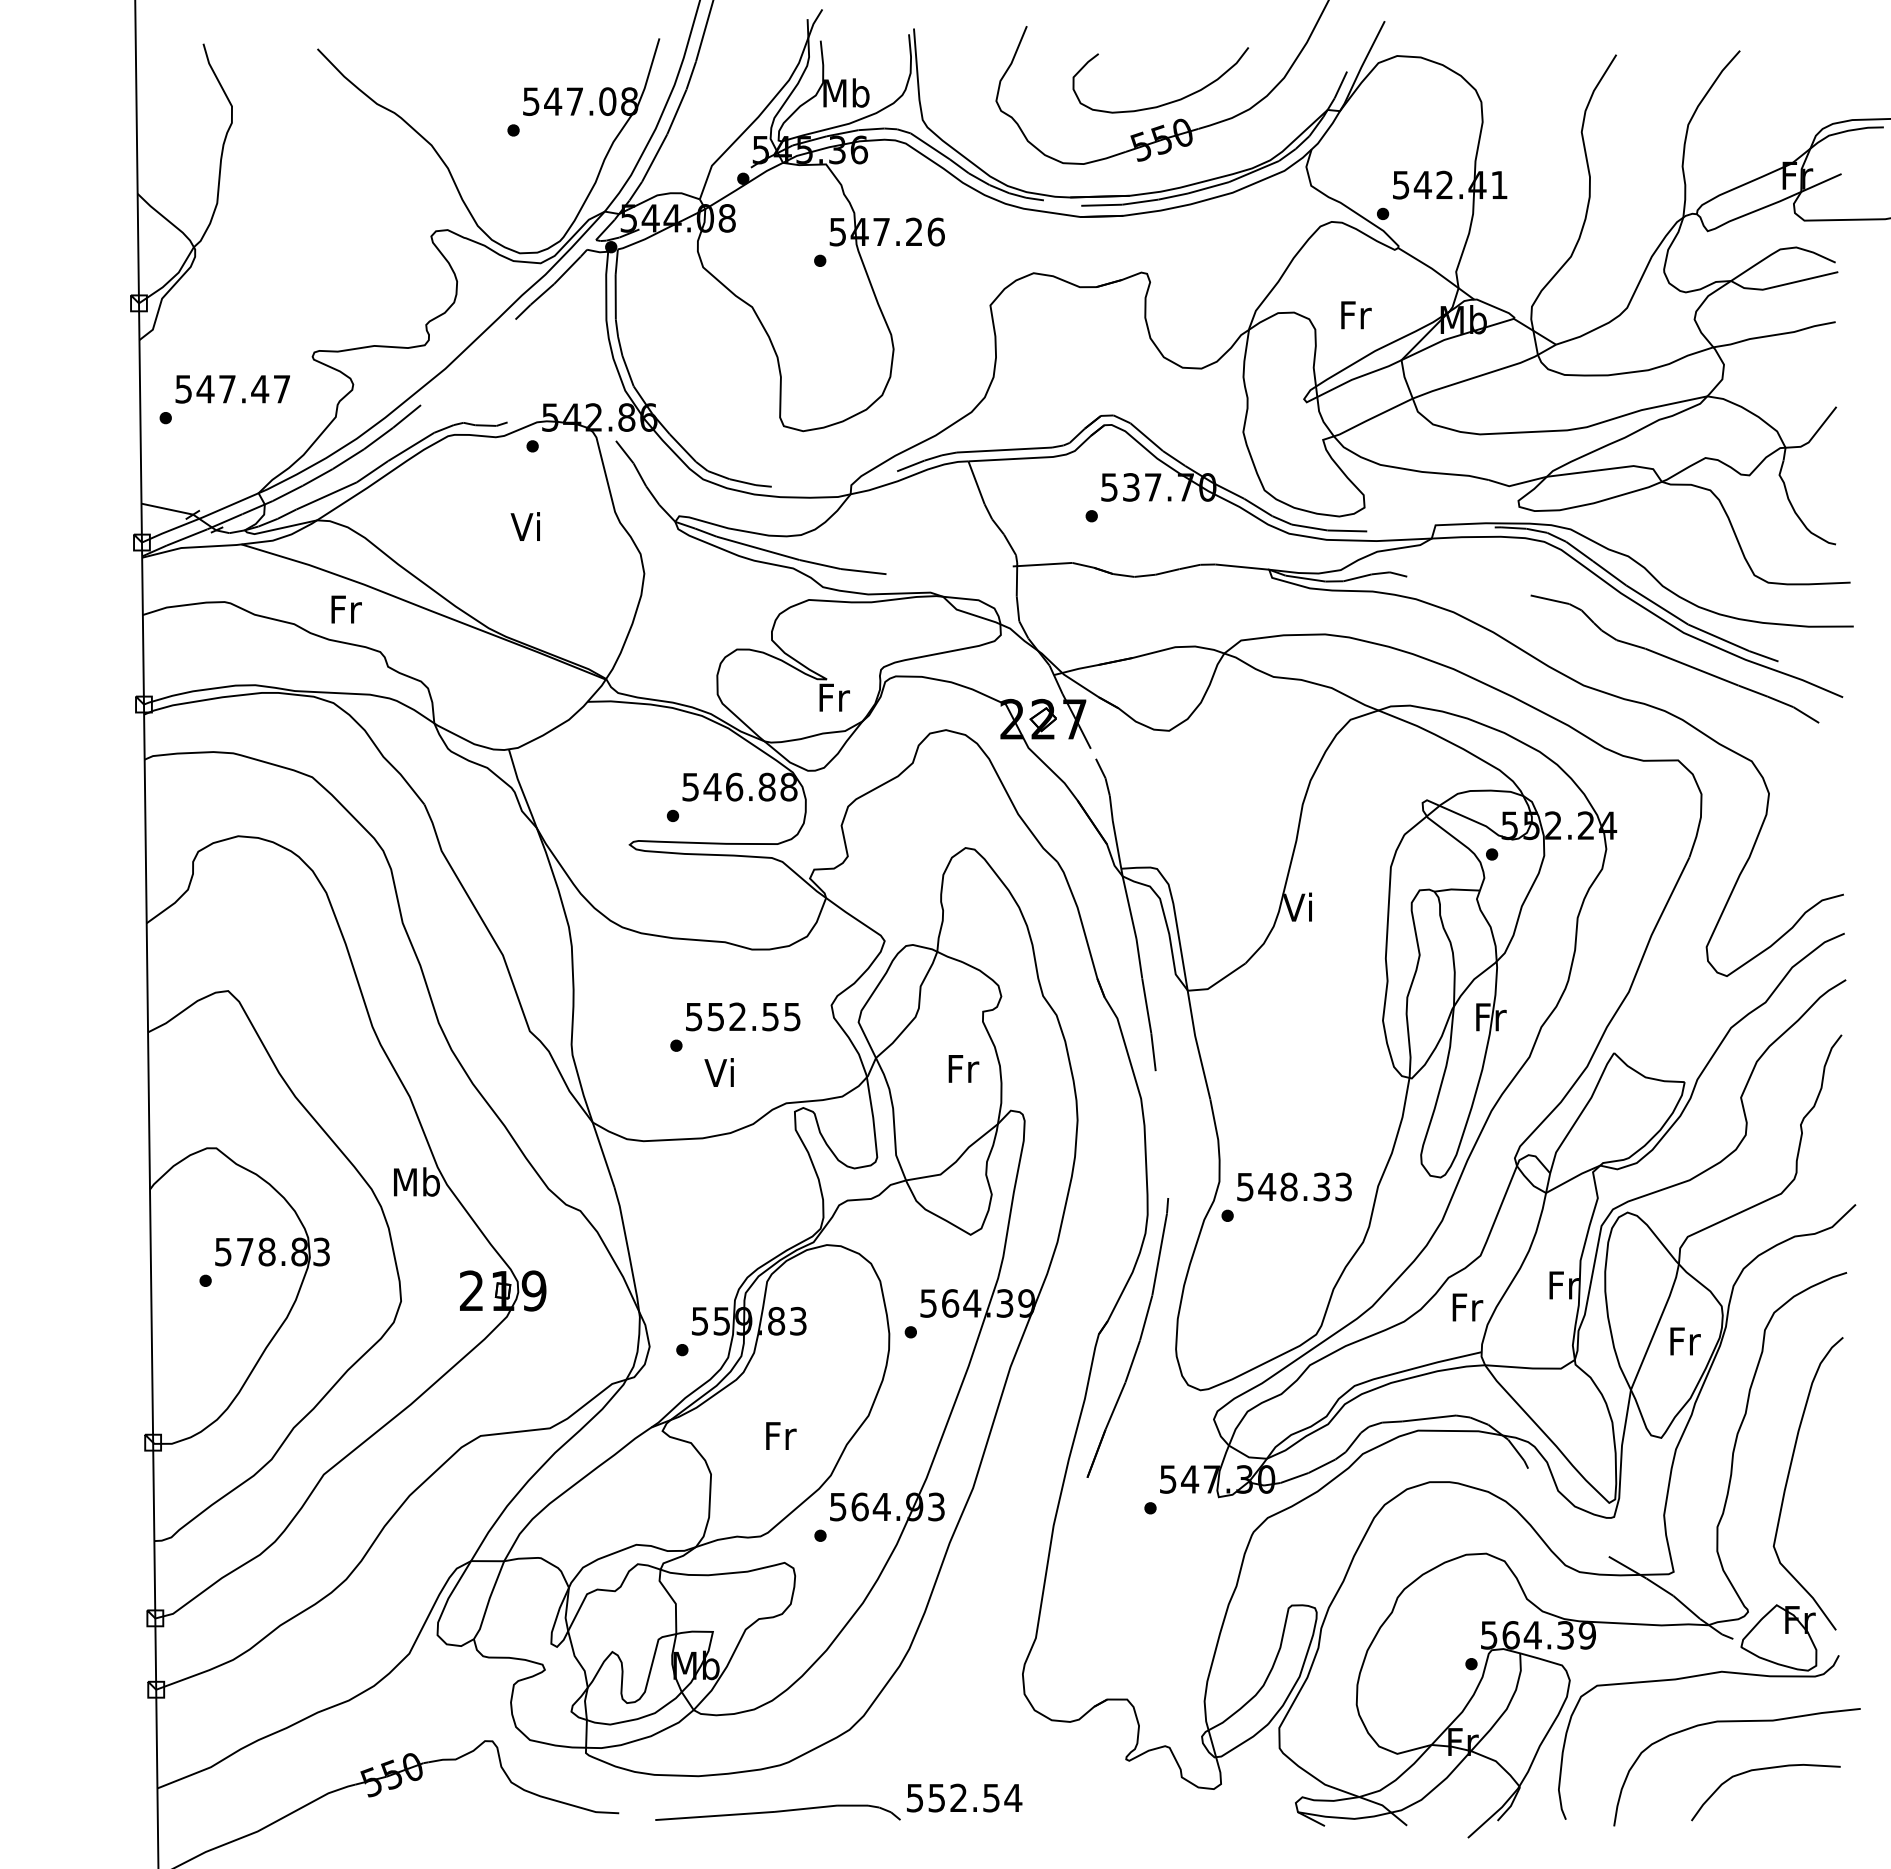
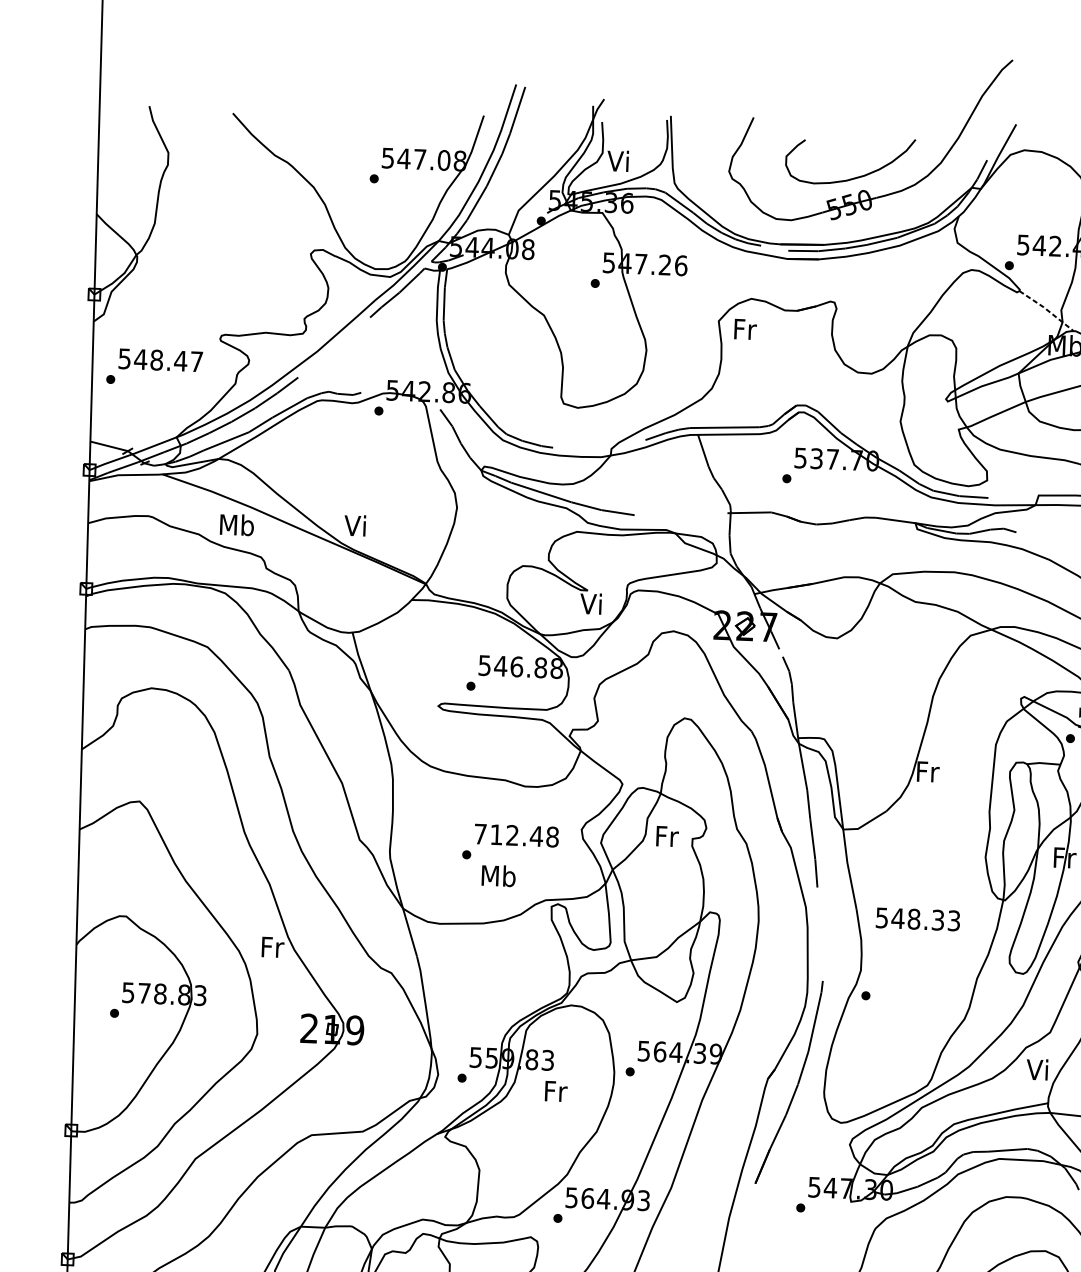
text: (846, 92) -> (619, 160), Mb -> Vi
line: (1436, 272) -> (1046, 310), solid -> dashed
text: (1356, 315) -> (745, 329), moved
text: (227, 388) -> (156, 359), 547.47 -> 548.47
text: (524, 526) -> (354, 525), moved
text: (345, 608) -> (236, 524), Fr -> Mb
text: (833, 696) -> (592, 603), Fr -> Vi
text: (1299, 906) -> (927, 771), Vi -> Fr
text: (743, 1016) -> (516, 835), 552.55 -> 712.48
text: (963, 1068) -> (667, 836), moved
text: (721, 1072) -> (498, 875), Vi -> Mb
text: (416, 1181) -> (272, 946), Mb -> Fr
text: (1294, 1186) -> (918, 919), moved
text: (1466, 1306) -> (1038, 1069), Fr -> Vi
text: (781, 1435) -> (556, 1091), moved

